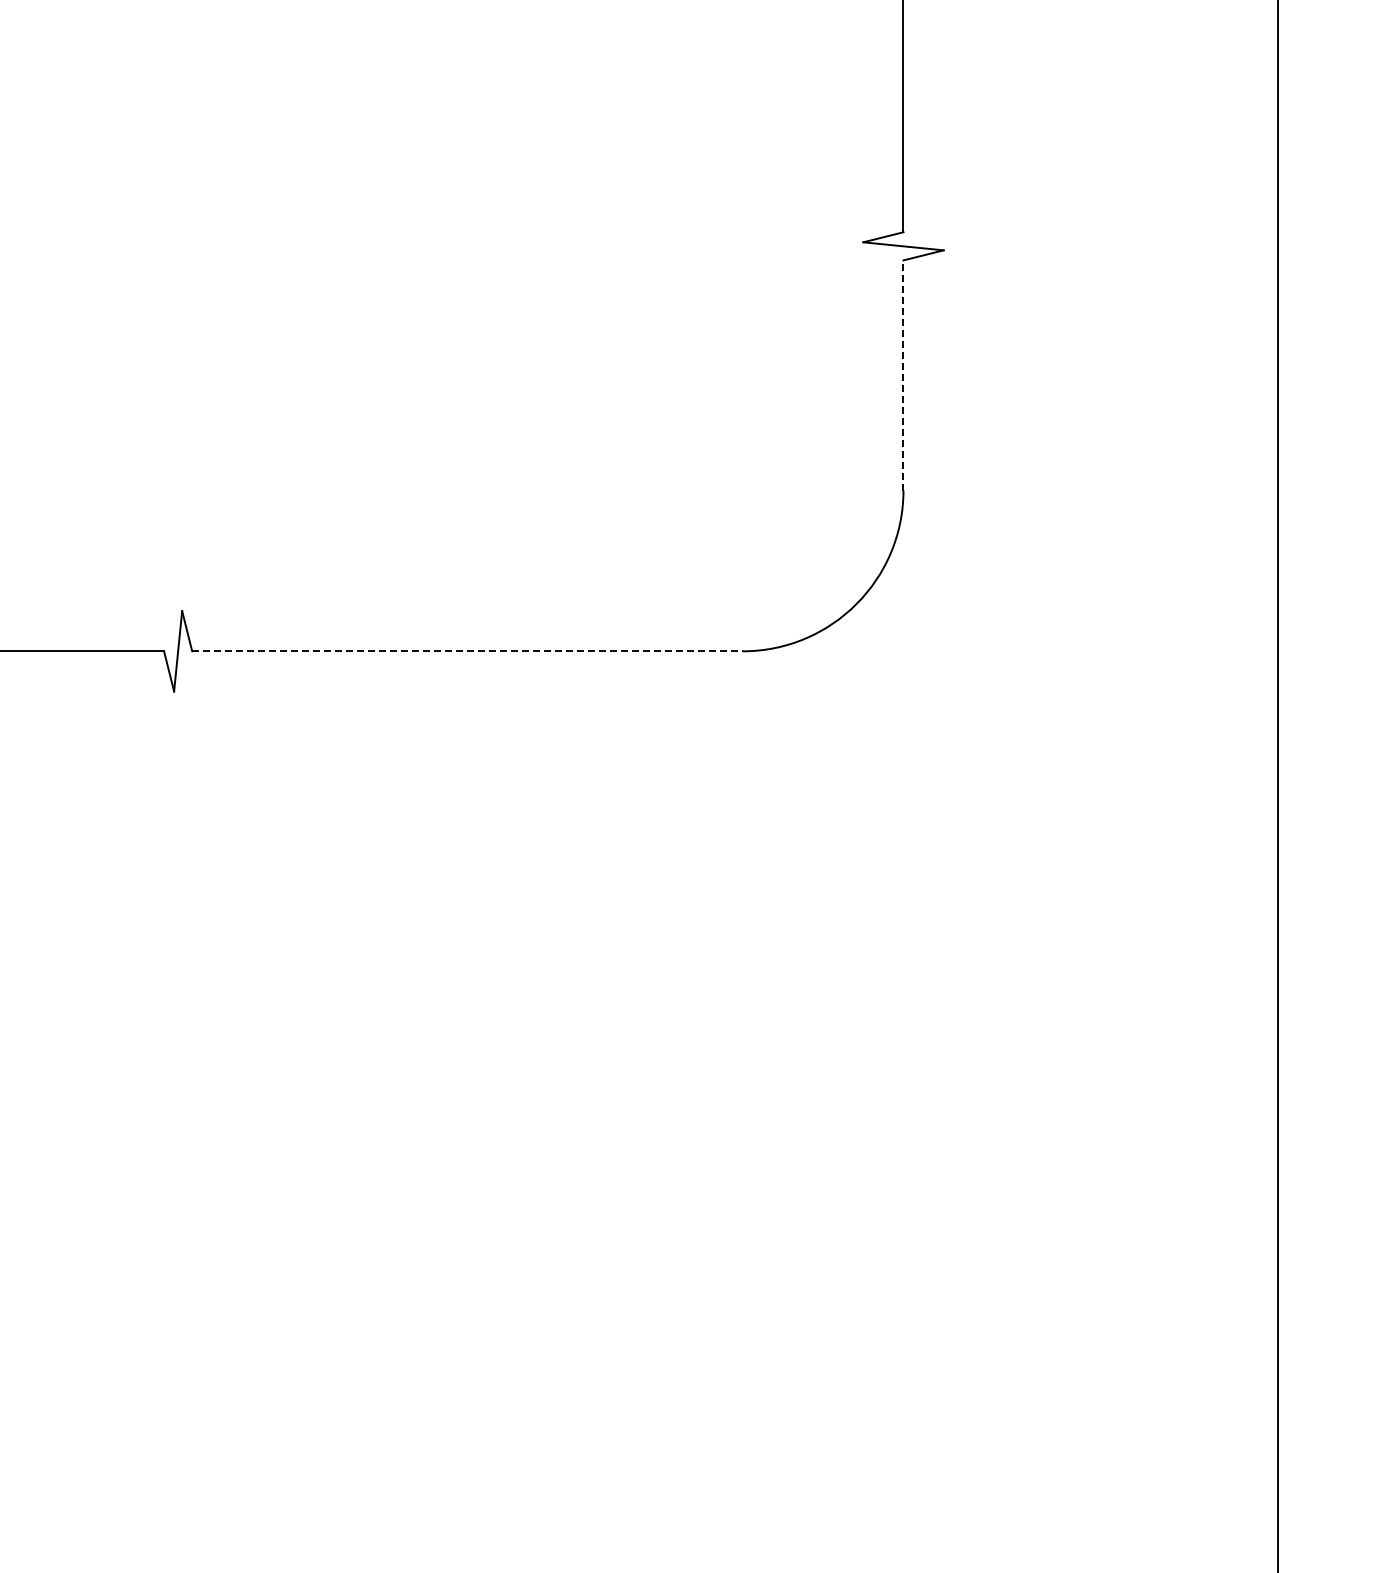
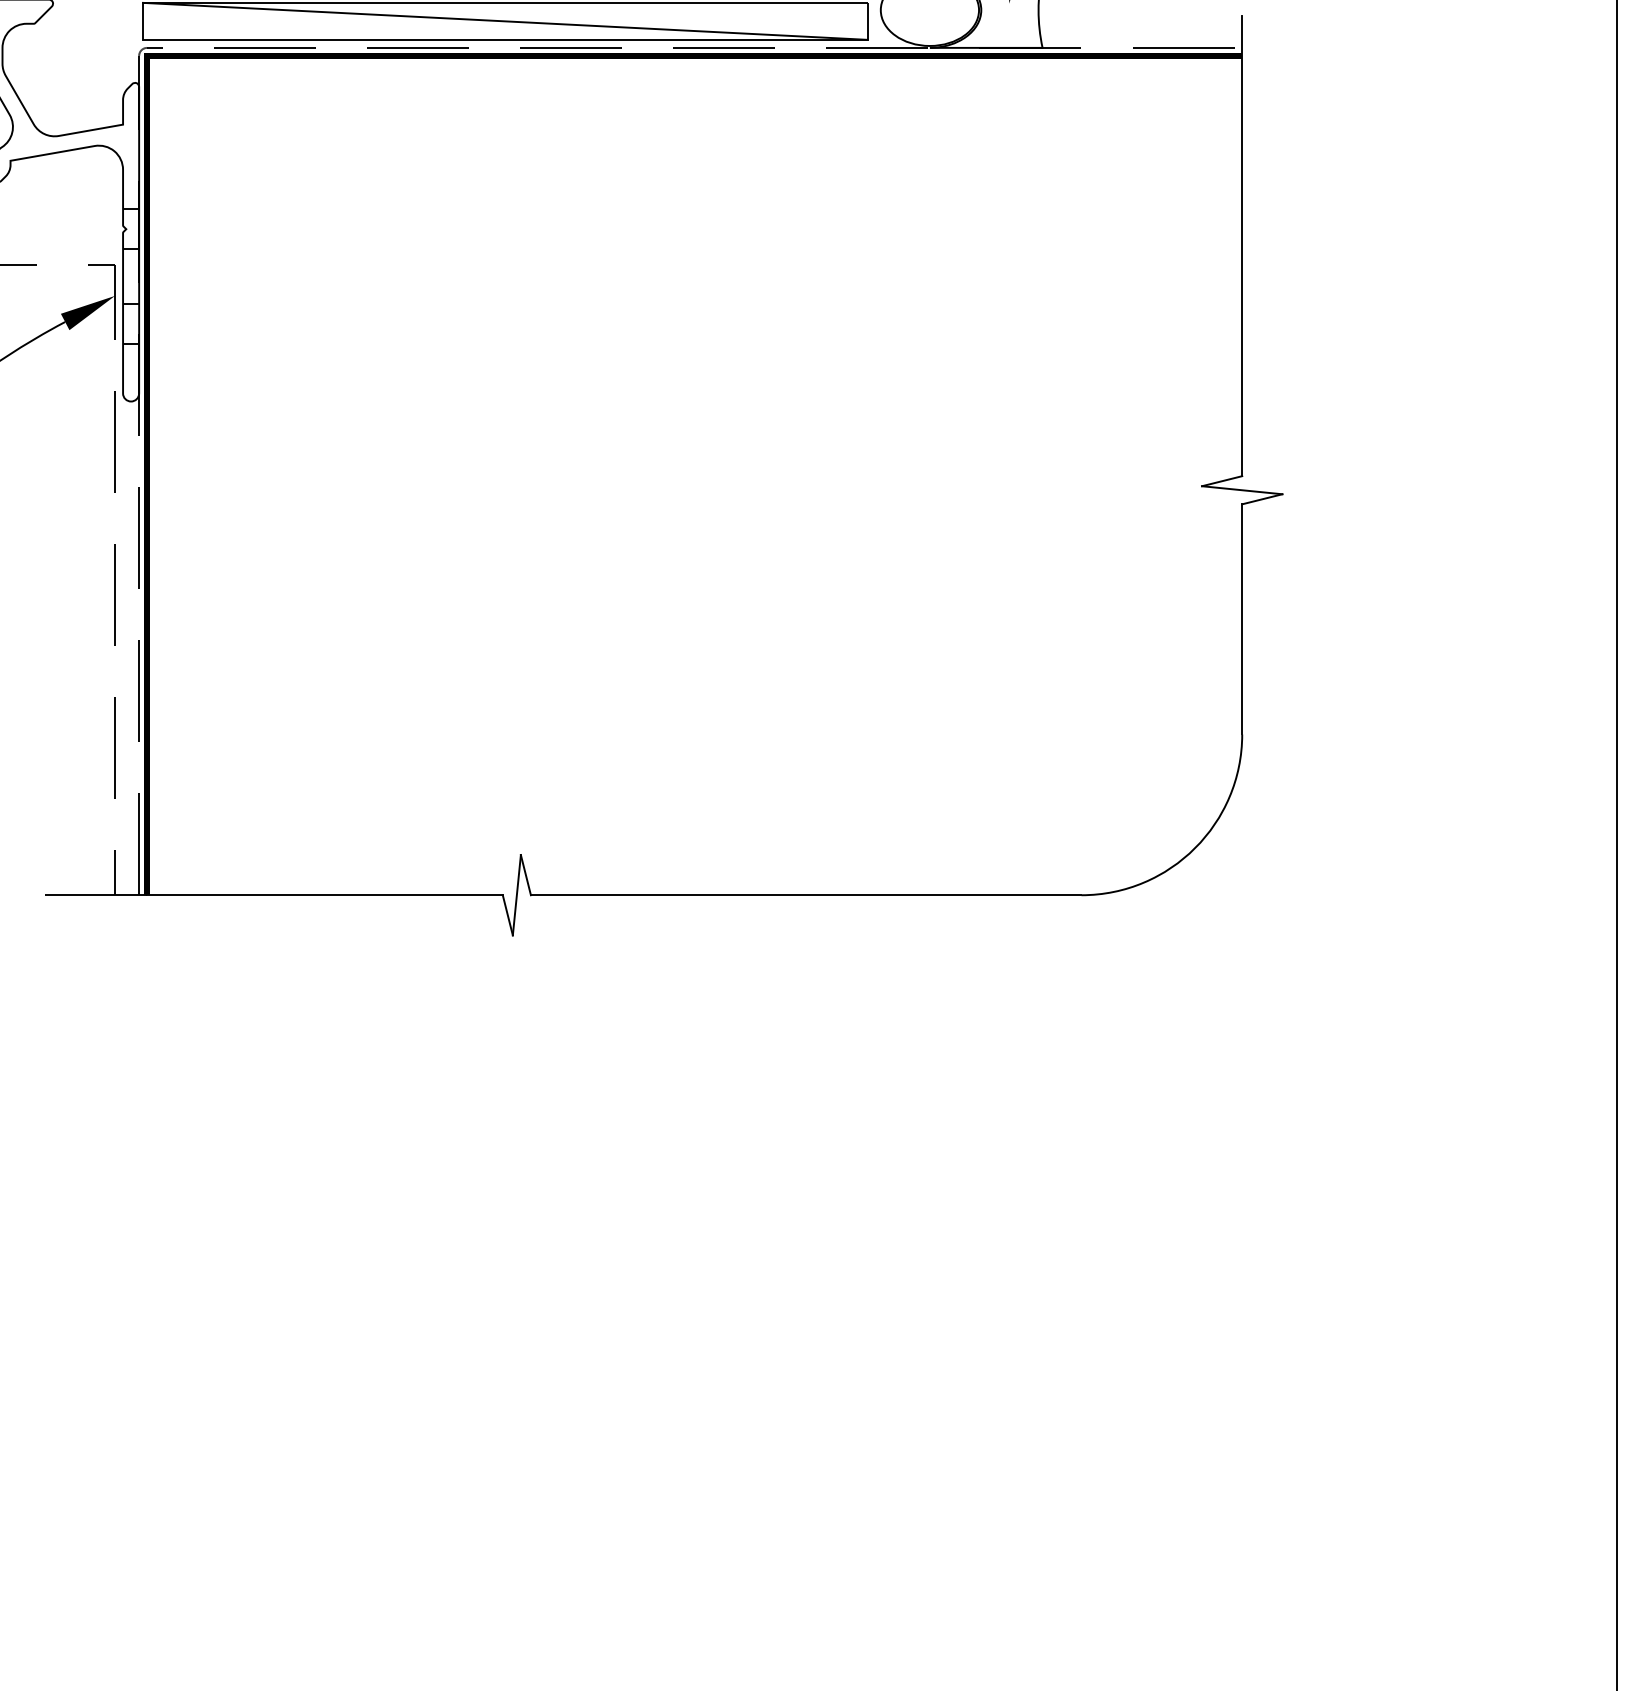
line: (903, 374) -> (1242, 618), dashed -> solid
line: (467, 651) -> (806, 895), dashed -> solid

